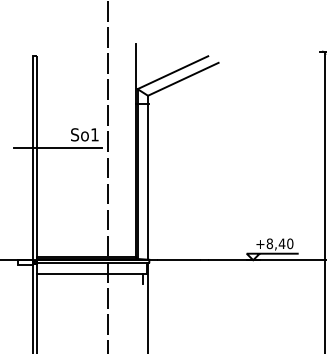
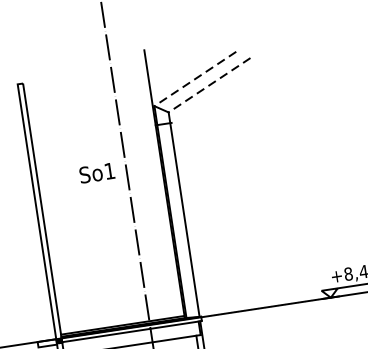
line: (172, 72) -> (194, 78), solid -> dashed
line: (183, 79) -> (209, 85), solid -> dashed
line: (57, 147) -> (65, 194), removed

